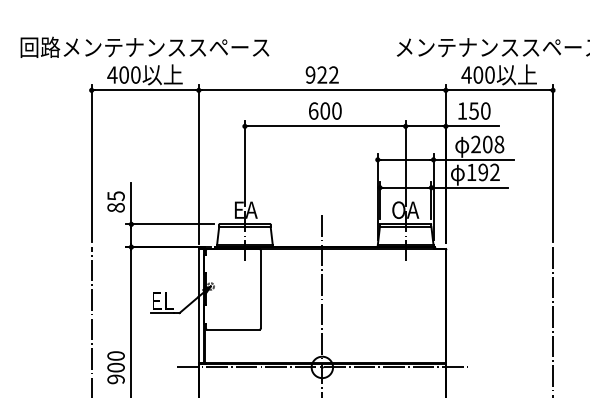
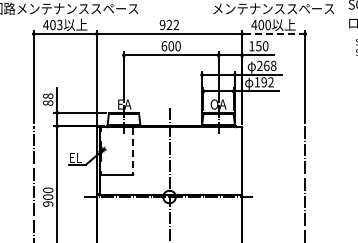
text: (135, 75) -> (59, 25), 400 -> 403
line: (499, 91) -> (273, 34), solid -> dashed
text: (487, 143) -> (266, 65), 208 -> 268
text: (116, 196) -> (48, 96), 85 -> 88
line: (261, 290) -> (133, 151), solid -> dashed

